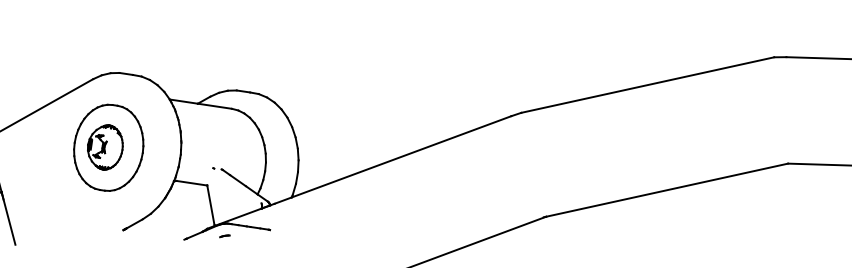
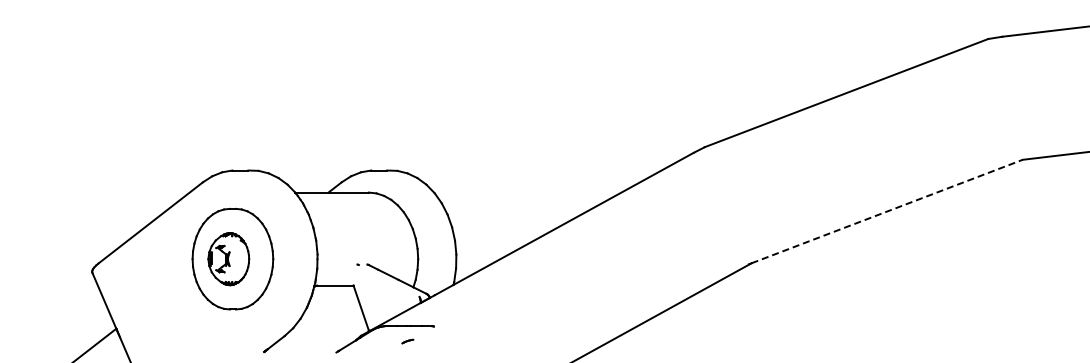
line: (667, 190) -> (887, 211), solid -> dashed
part: (224, 236) -> (407, 341), moved

